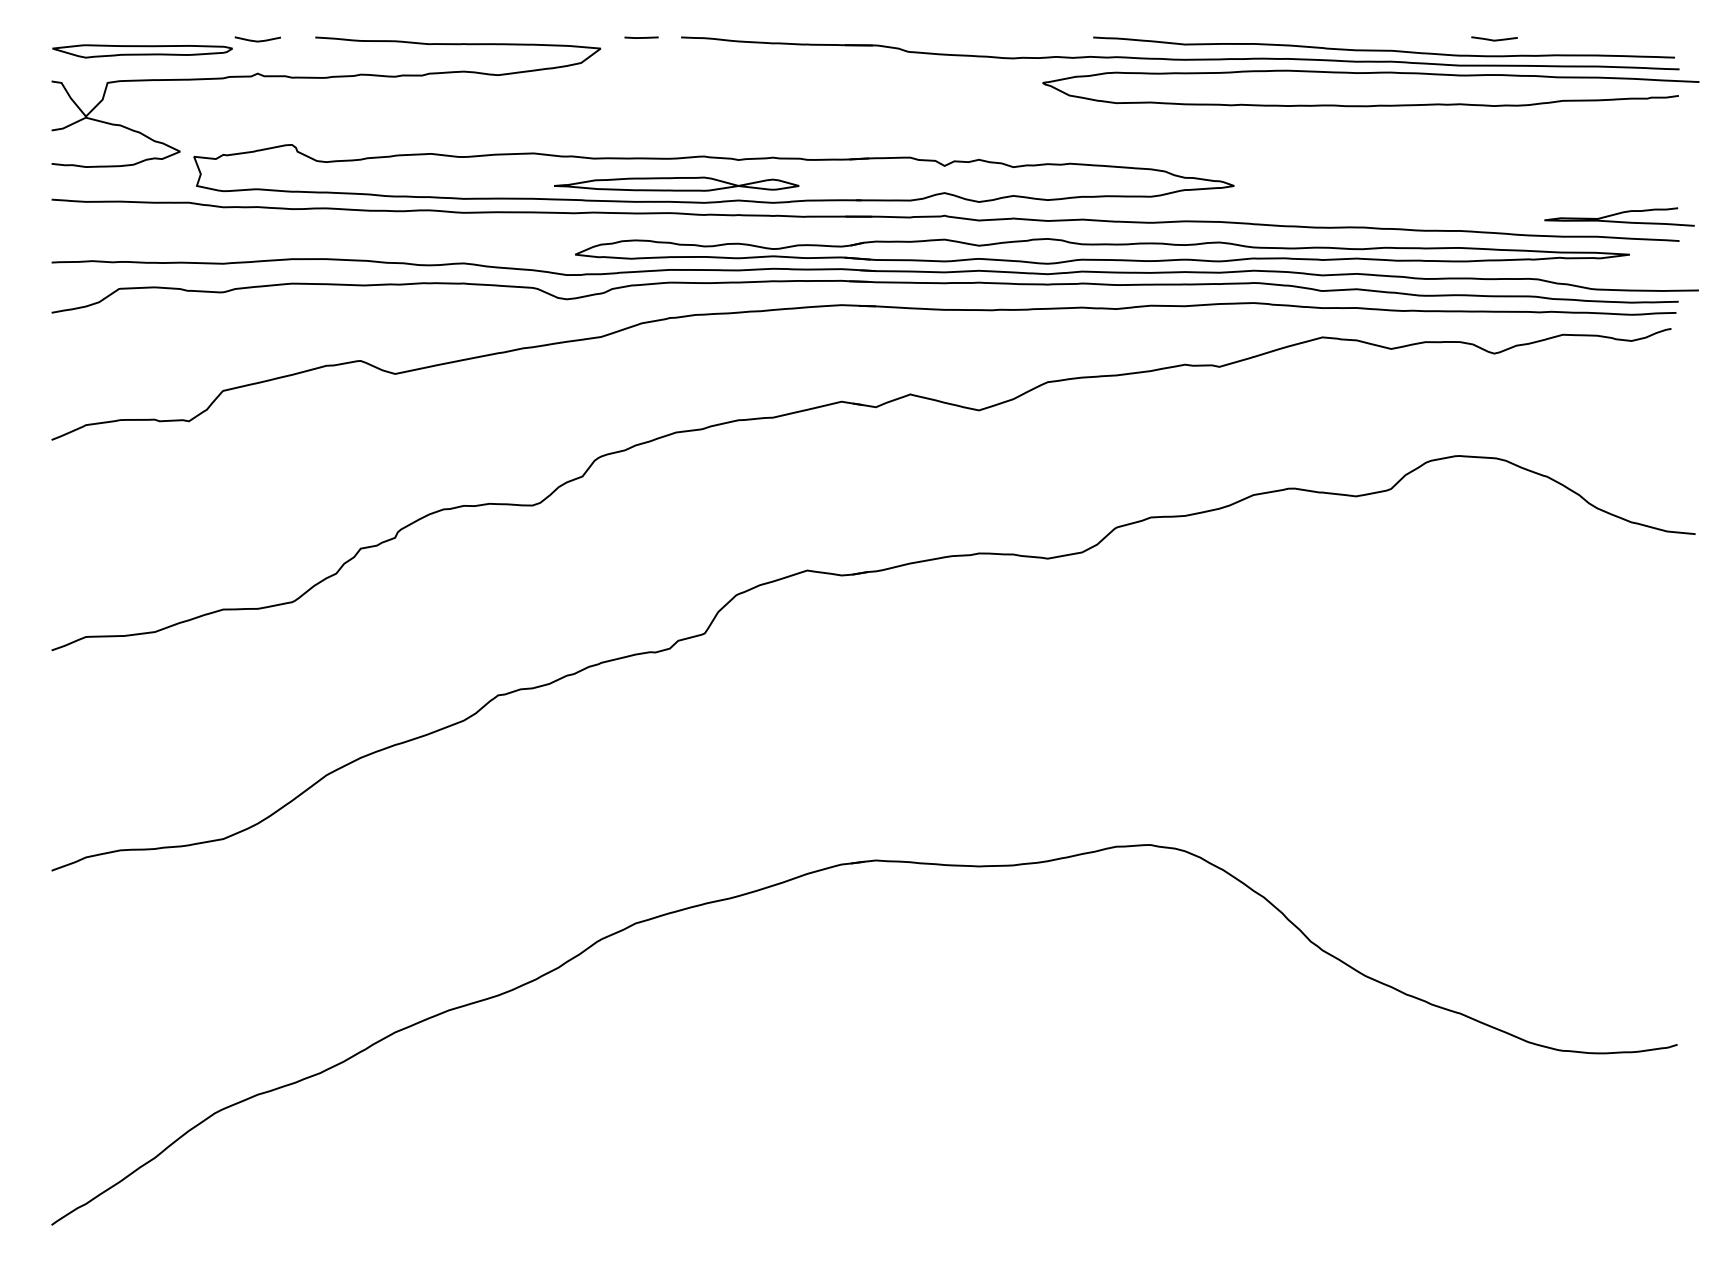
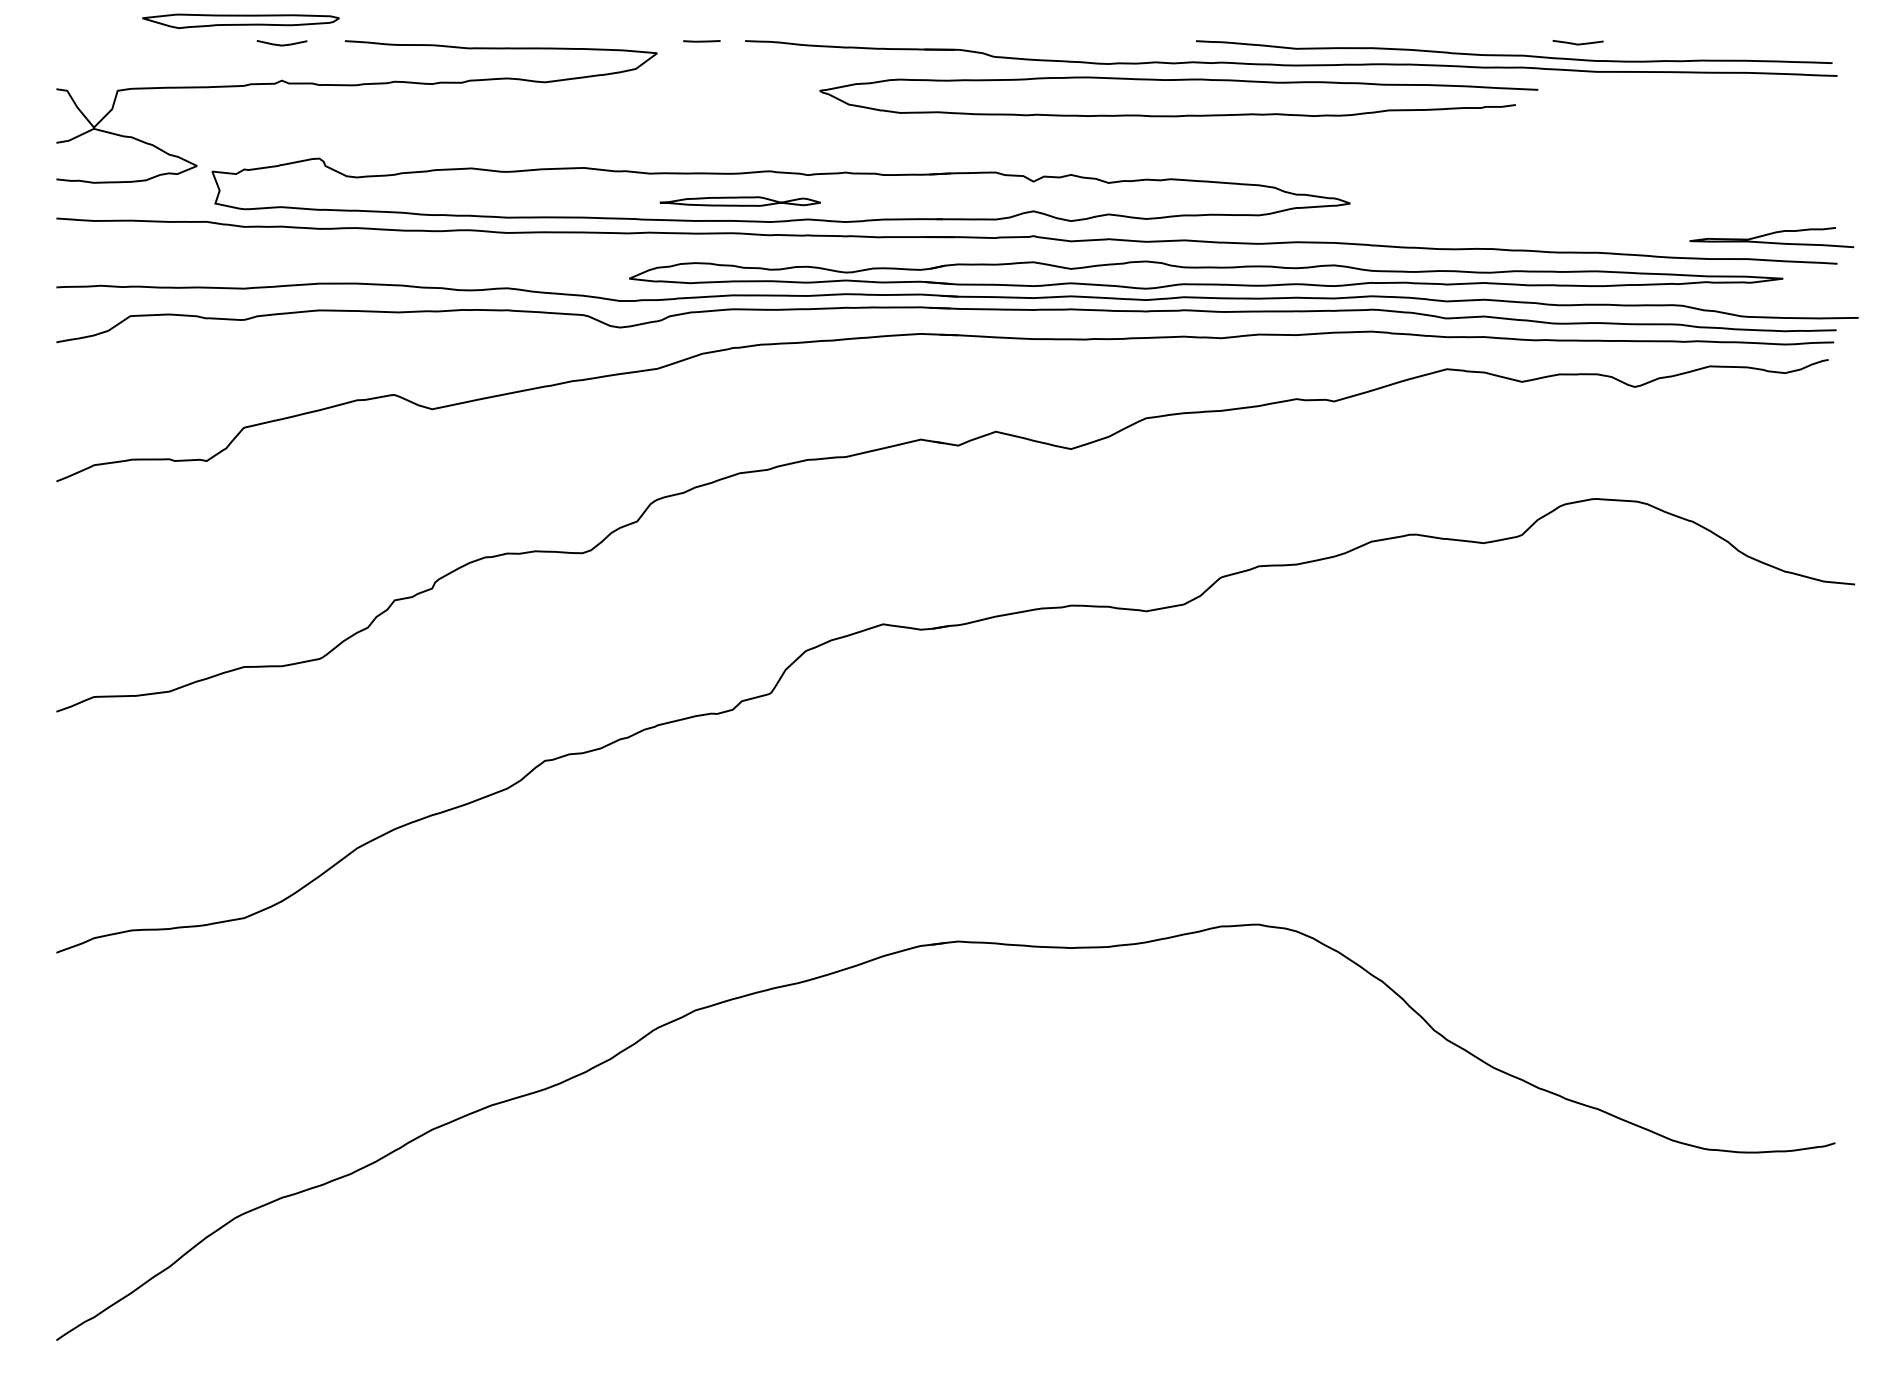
line: (1493, 39) -> (1577, 43), moved
part: (142, 50) -> (240, 20), moved
curve: (1370, 73) -> (1178, 80), moved
part: (676, 184) -> (740, 201), size x0.6

